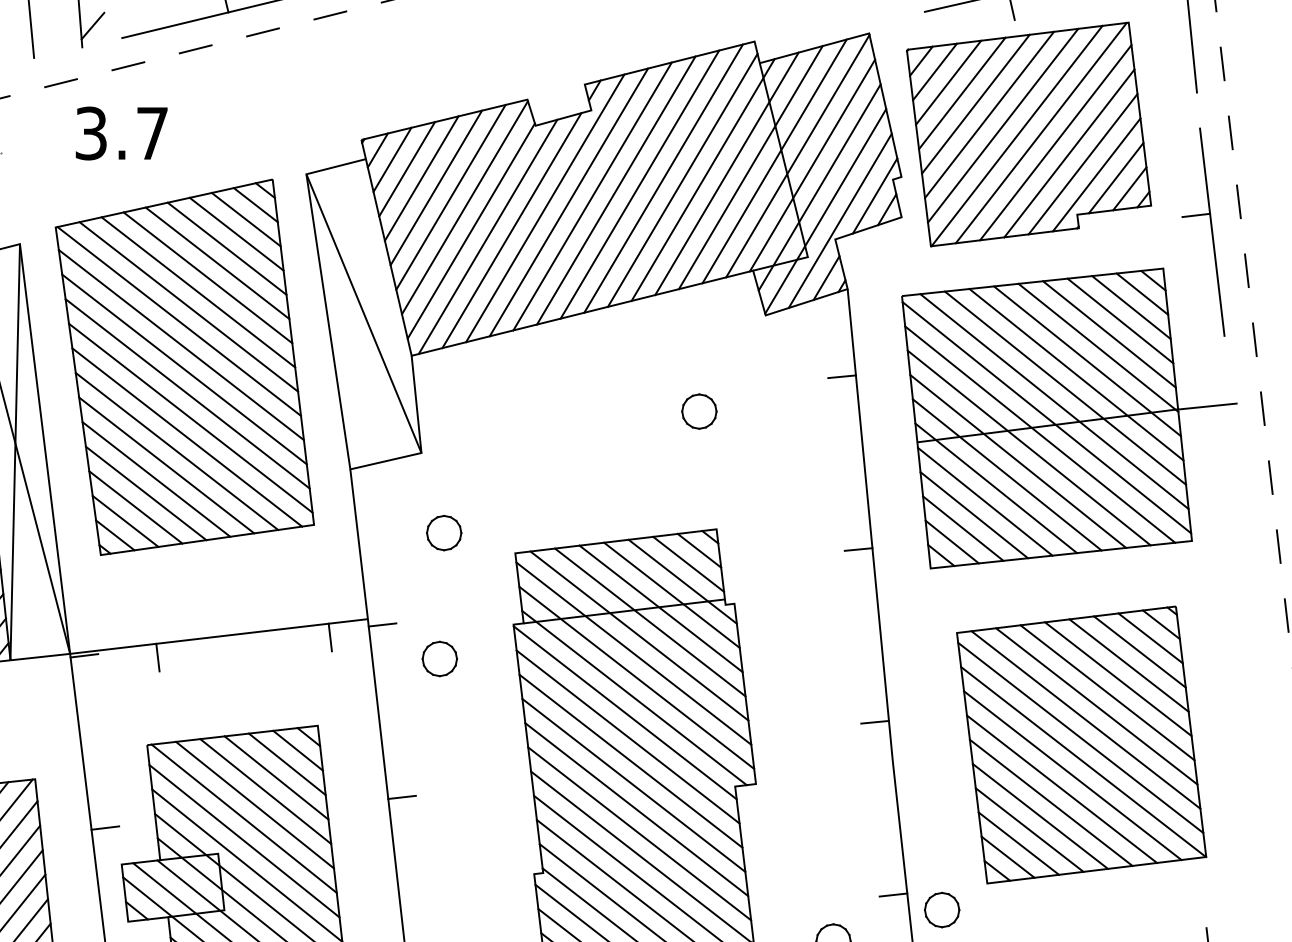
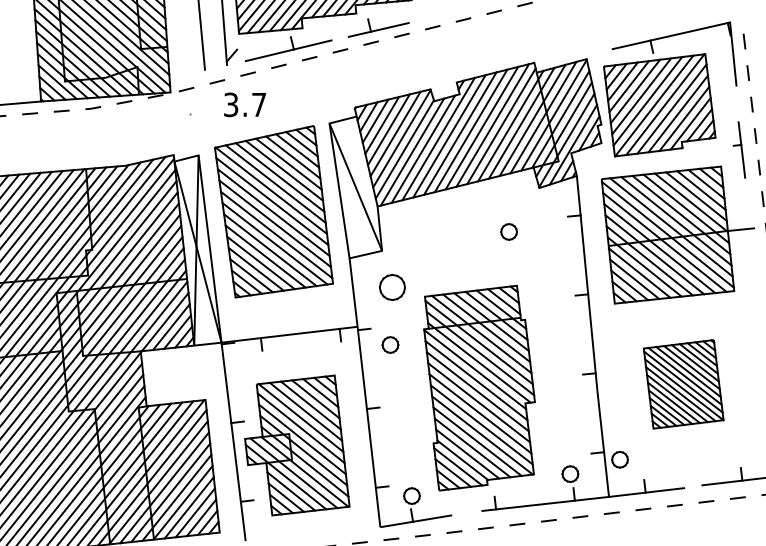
part: (1203, 231) -> (739, 149), size x0.6
part: (444, 533) -> (392, 287), size x1.6
part: (1080, 745) -> (683, 384), size x0.7

